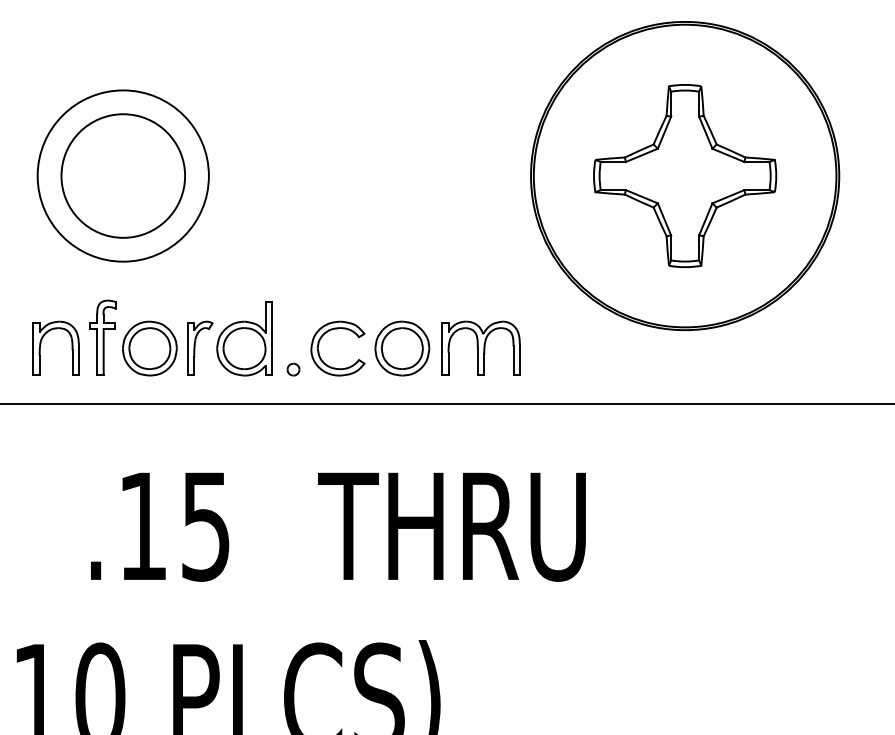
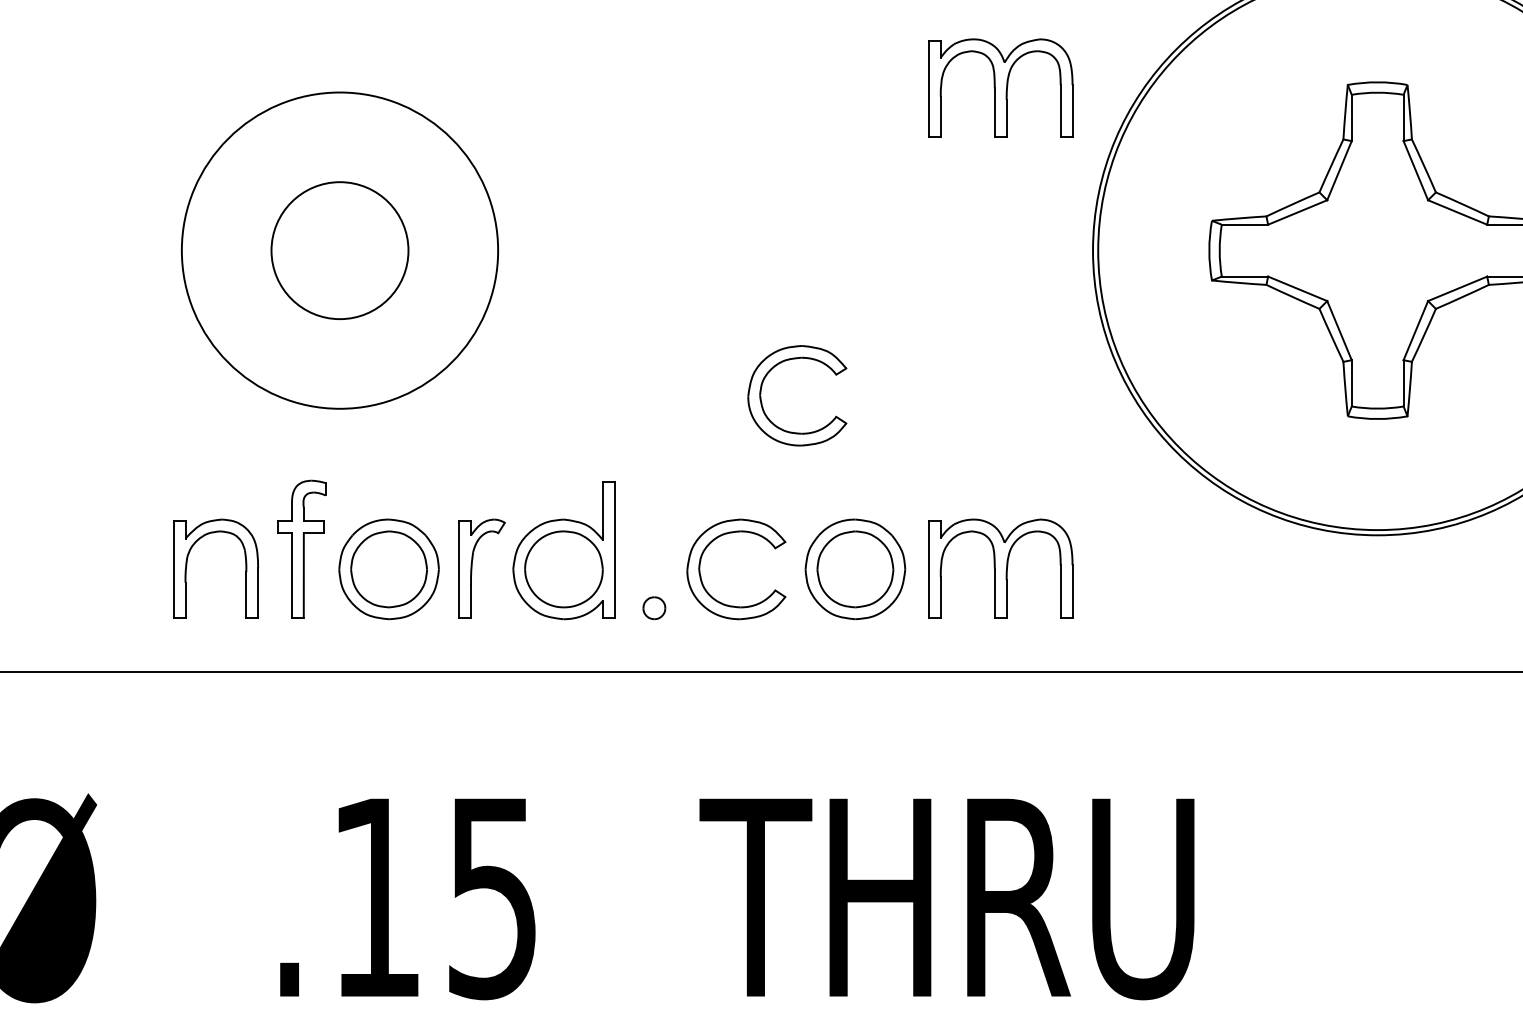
part: (480, 87) -> (999, 87), added
circle: (123, 175) -> (340, 249), size x0.6
part: (352, 257) -> (763, 401), added

